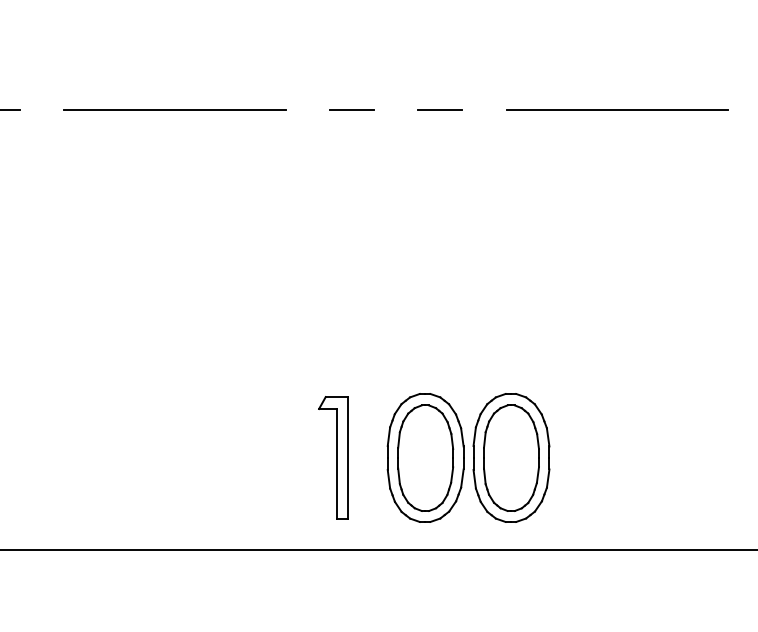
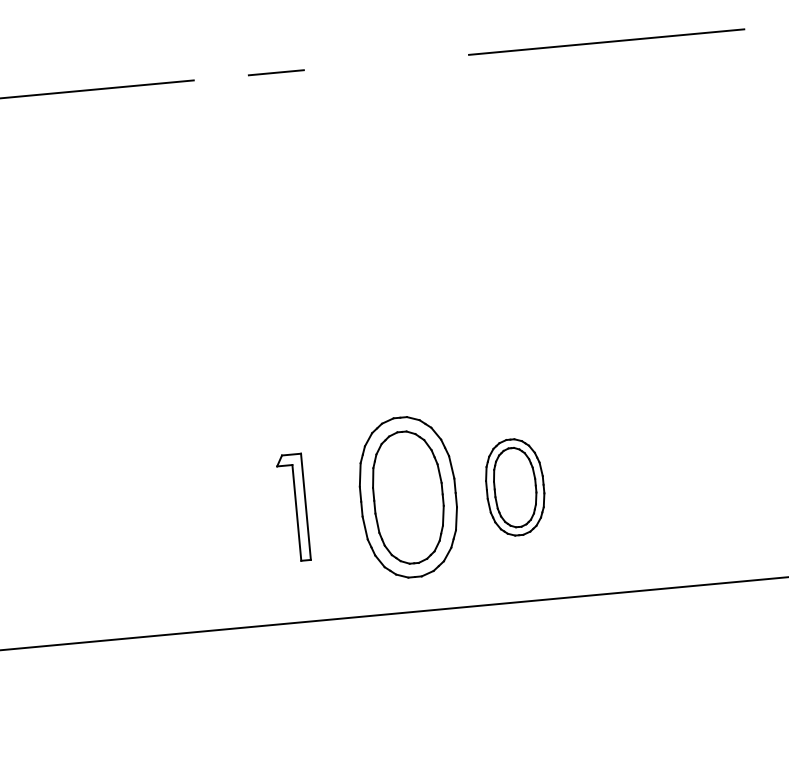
line: (440, 110) -> (386, 63), removed
part: (333, 457) -> (293, 507), size x0.7
part: (511, 457) -> (515, 486), size x0.6

